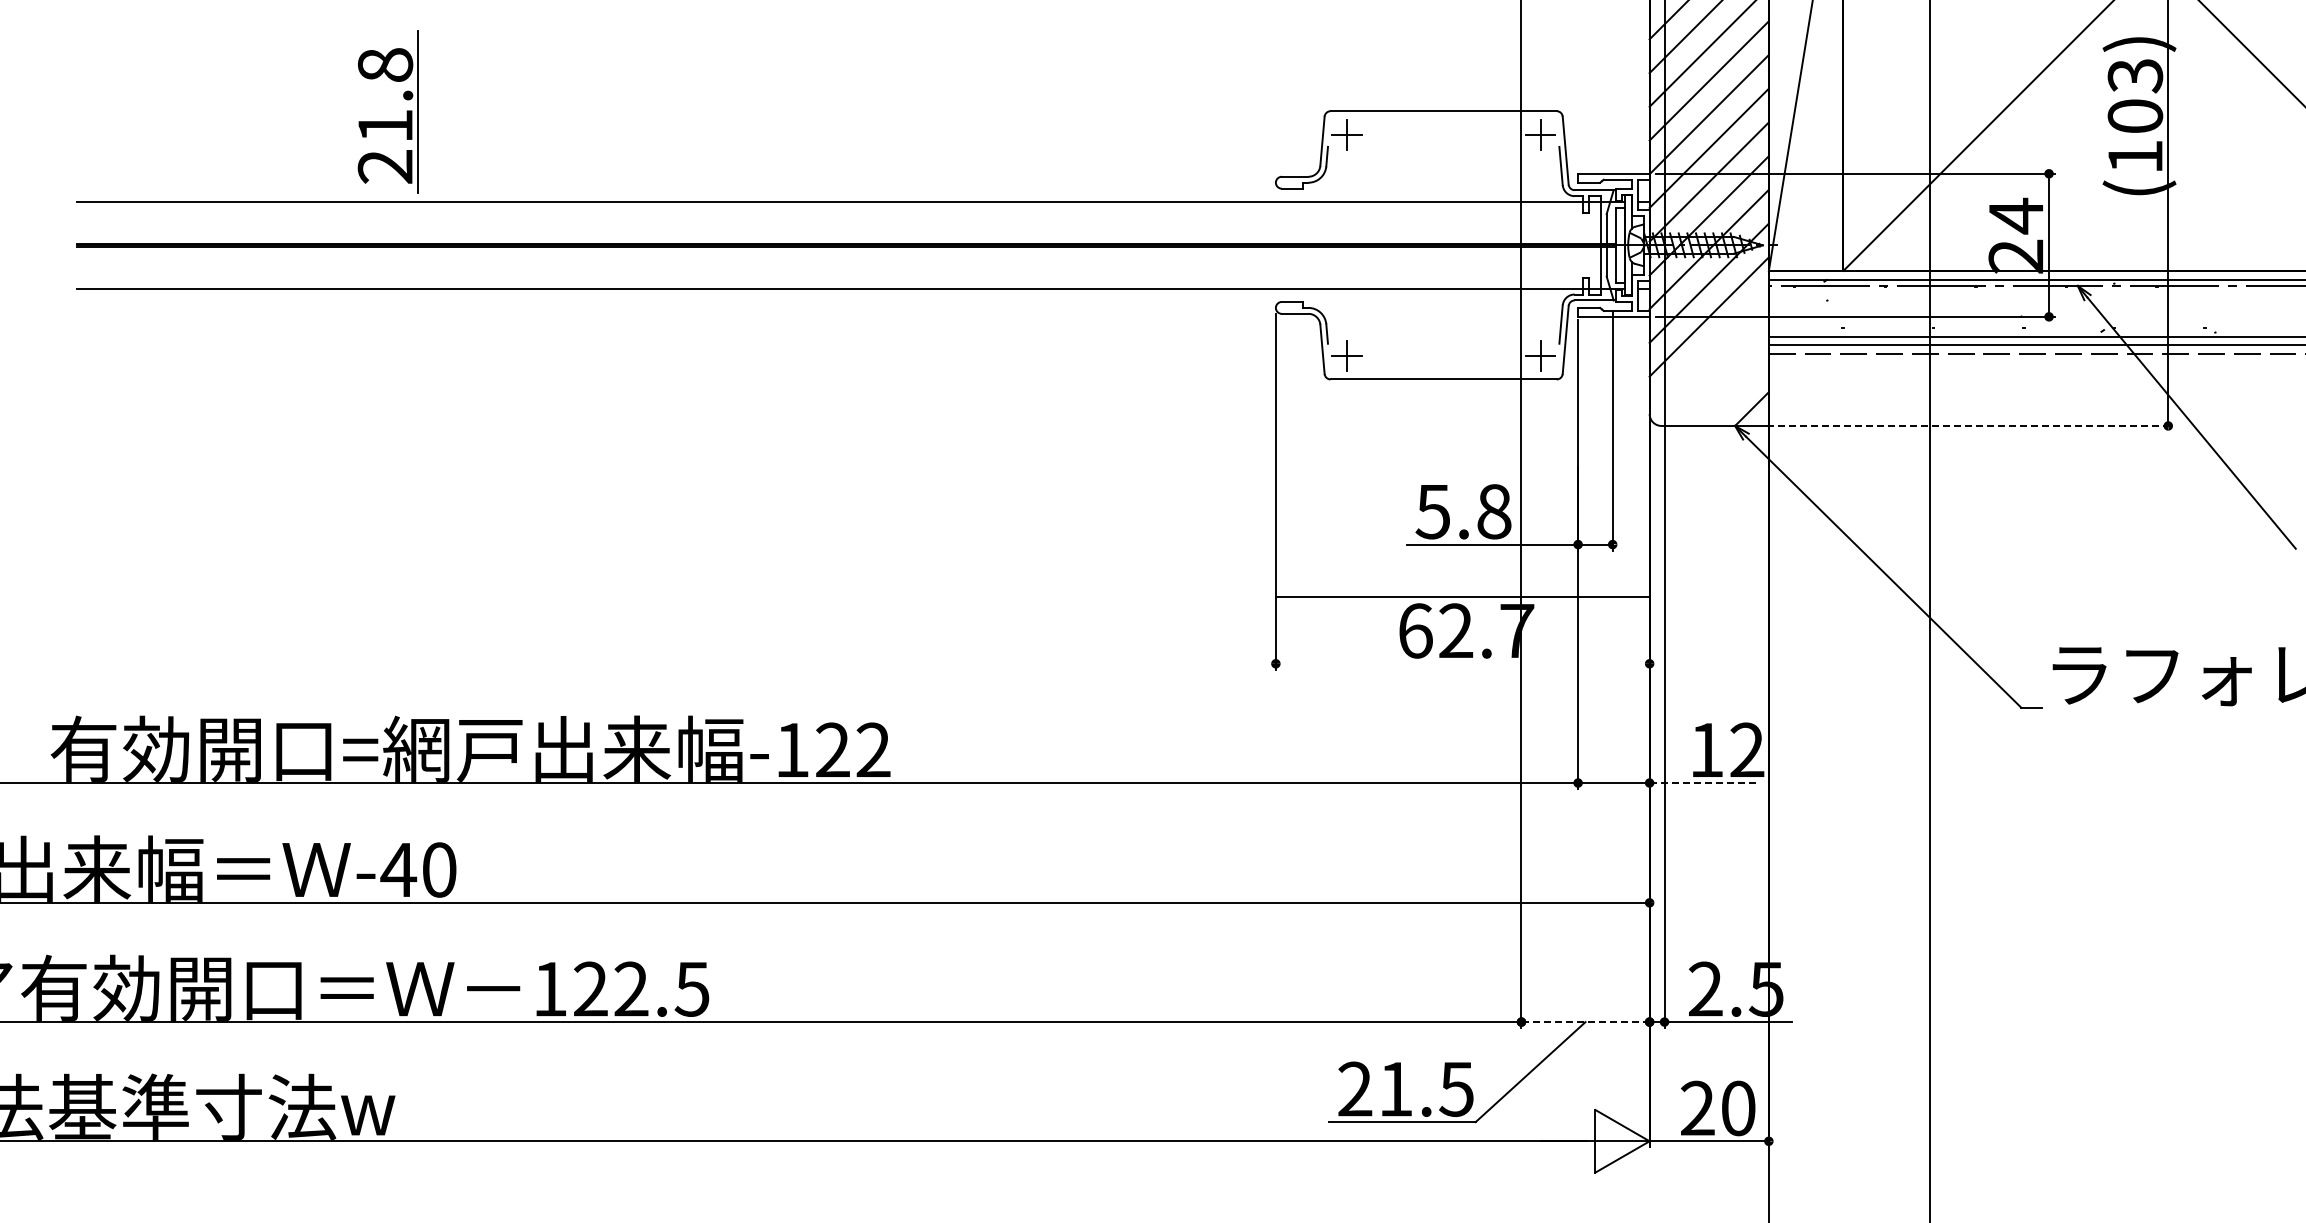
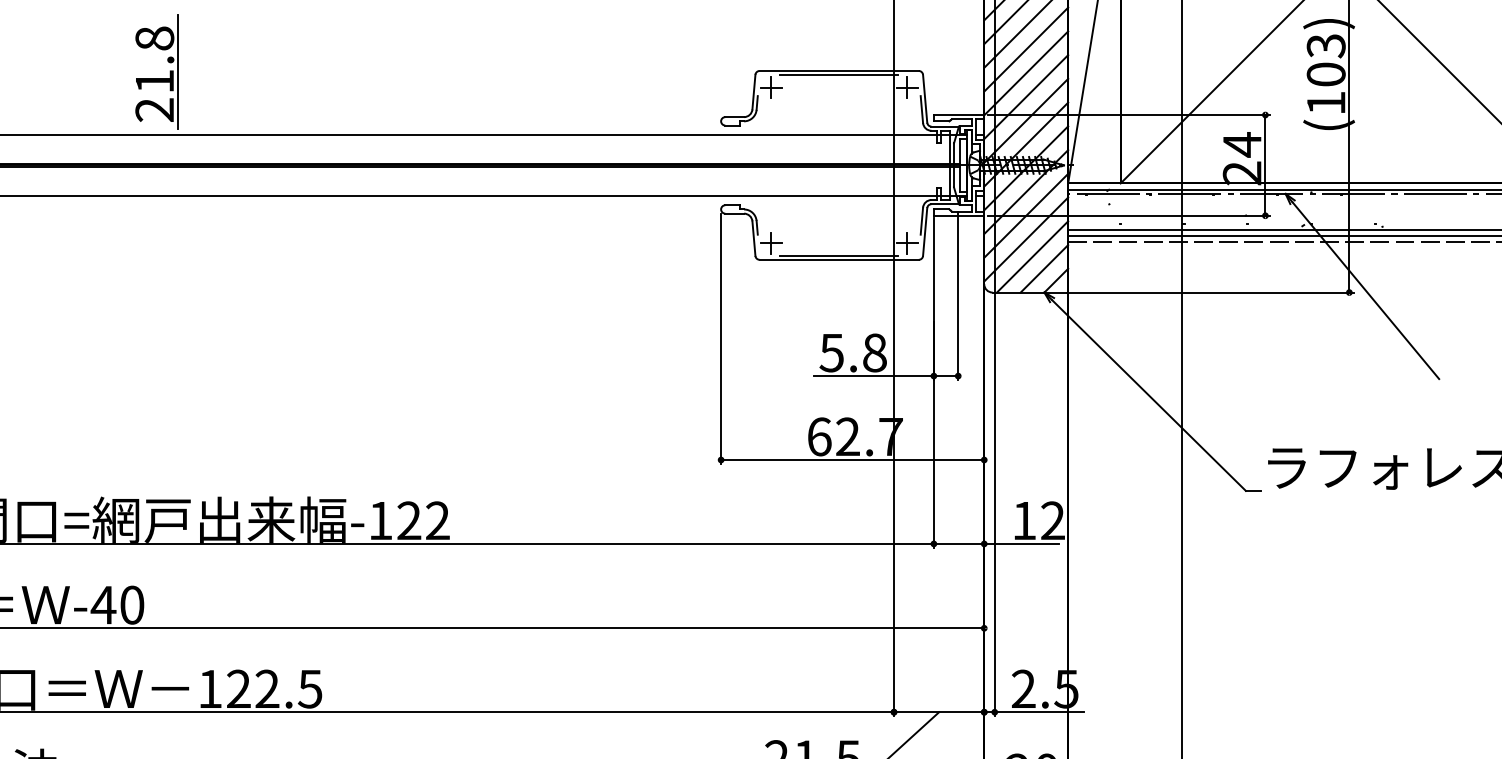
line: (1443, 117) -> (839, 75), added
part: (387, 121) -> (156, 78), moved
line: (1708, 350) -> (1025, 239), added
line: (1443, 373) -> (839, 255), added
line: (1717, 374) -> (1032, 256), added
line: (1734, 391) -> (1043, 268), added
line: (1970, 425) -> (1210, 292), dashed -> solid
line: (1462, 596) -> (852, 459), moved
line: (1702, 783) -> (1021, 544), dashed -> solid
line: (1585, 1022) -> (939, 712), dashed -> solid

